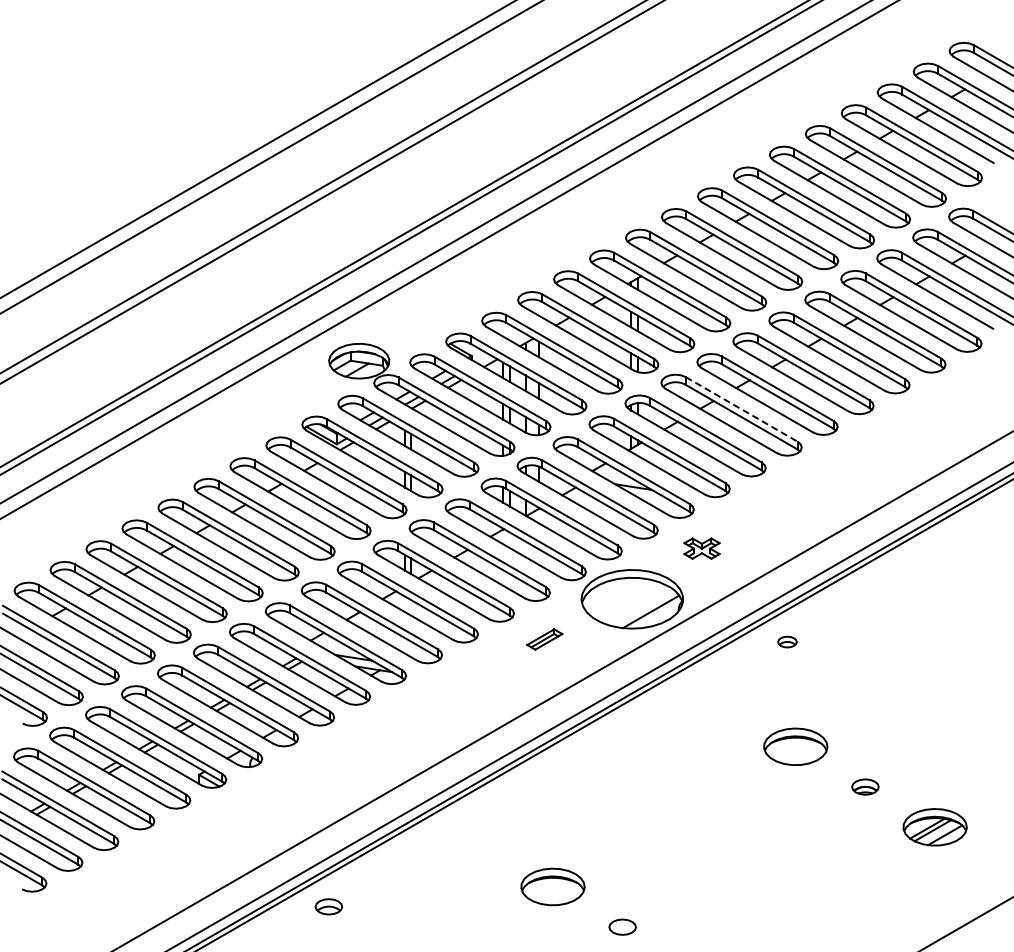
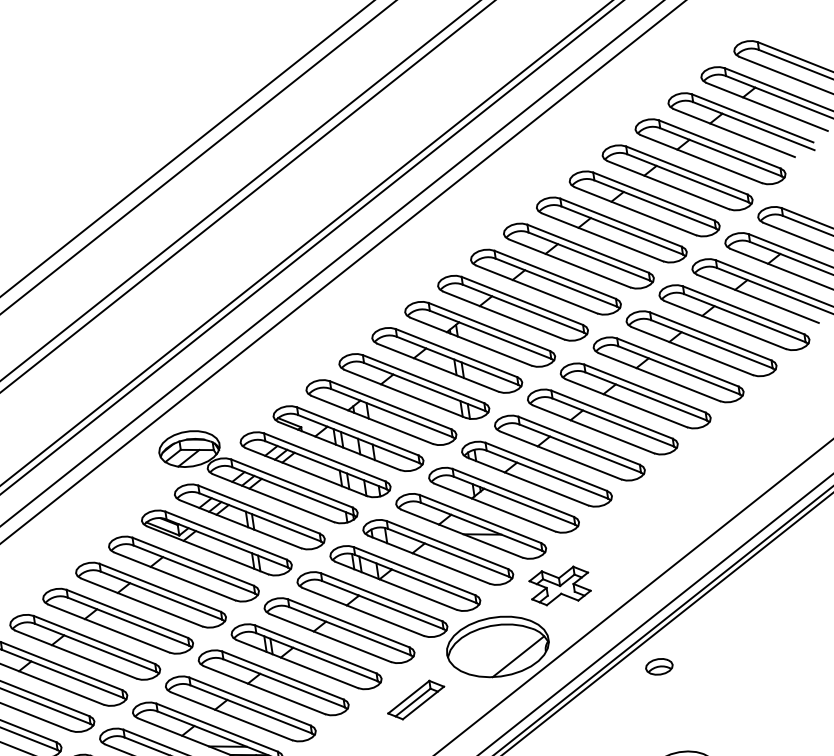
line: (741, 409) -> (579, 440), dashed -> solid
part: (701, 548) -> (559, 585), size x1.67
part: (544, 639) -> (415, 700), size x1.67
part: (787, 641) -> (659, 666), size x1.43

